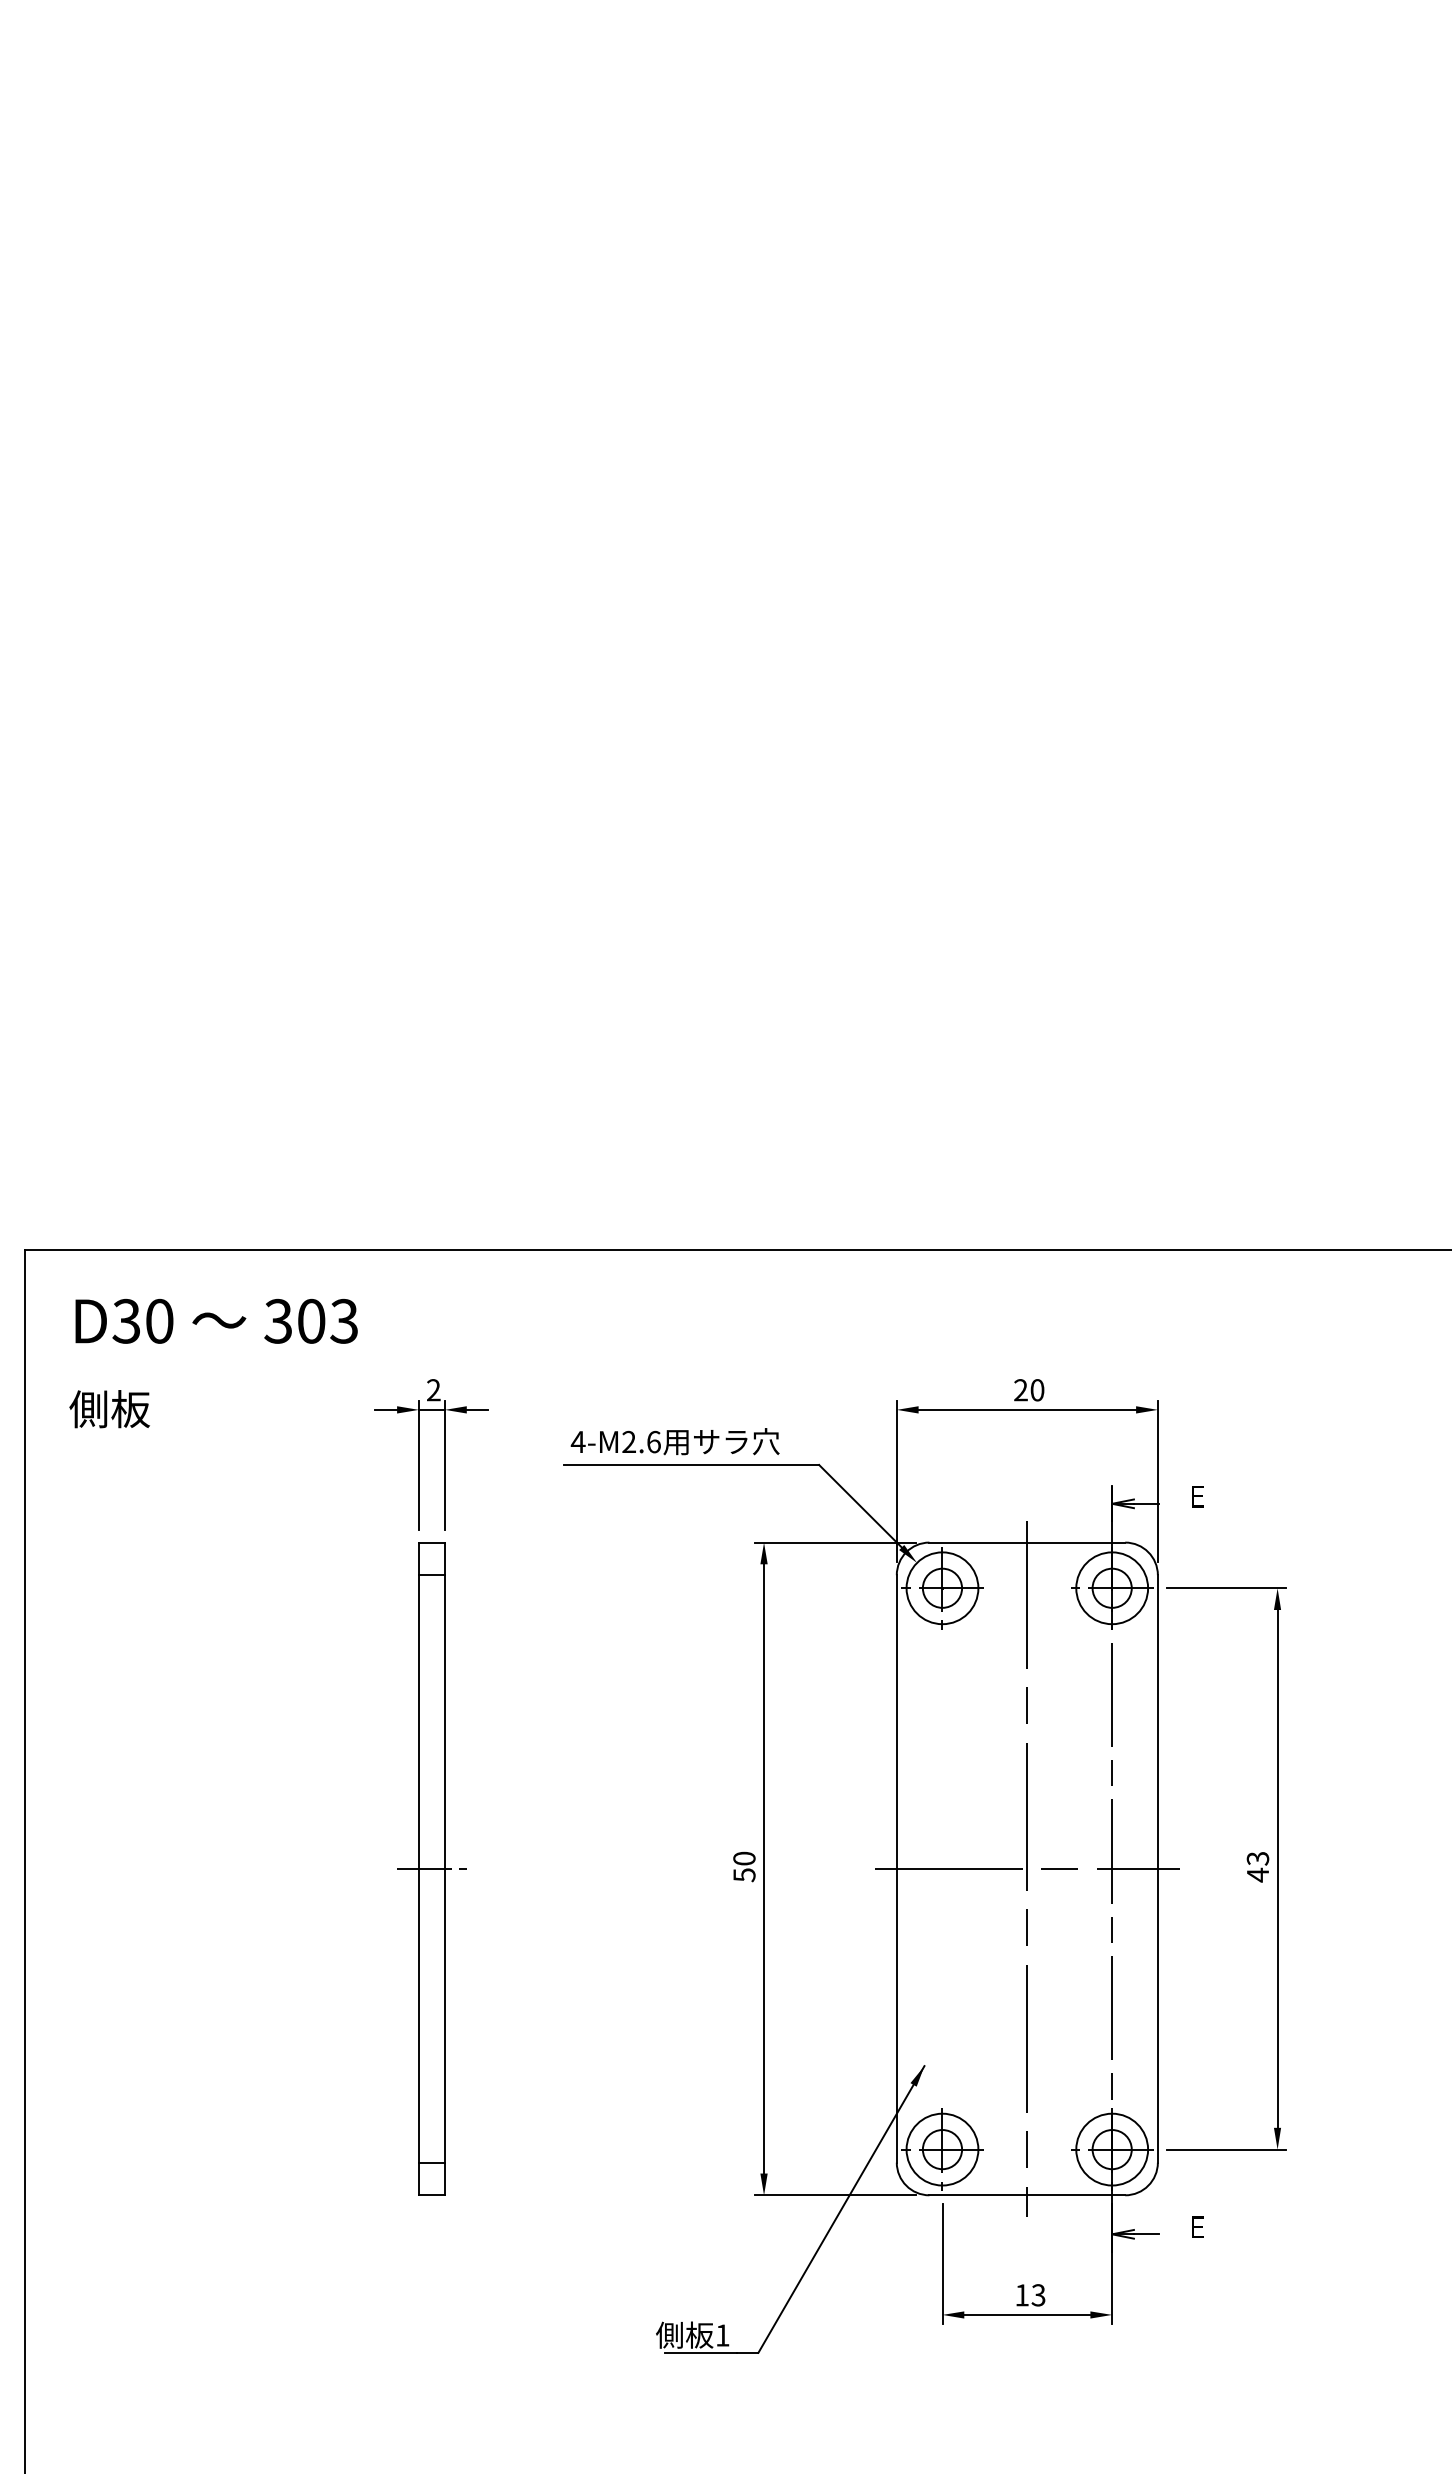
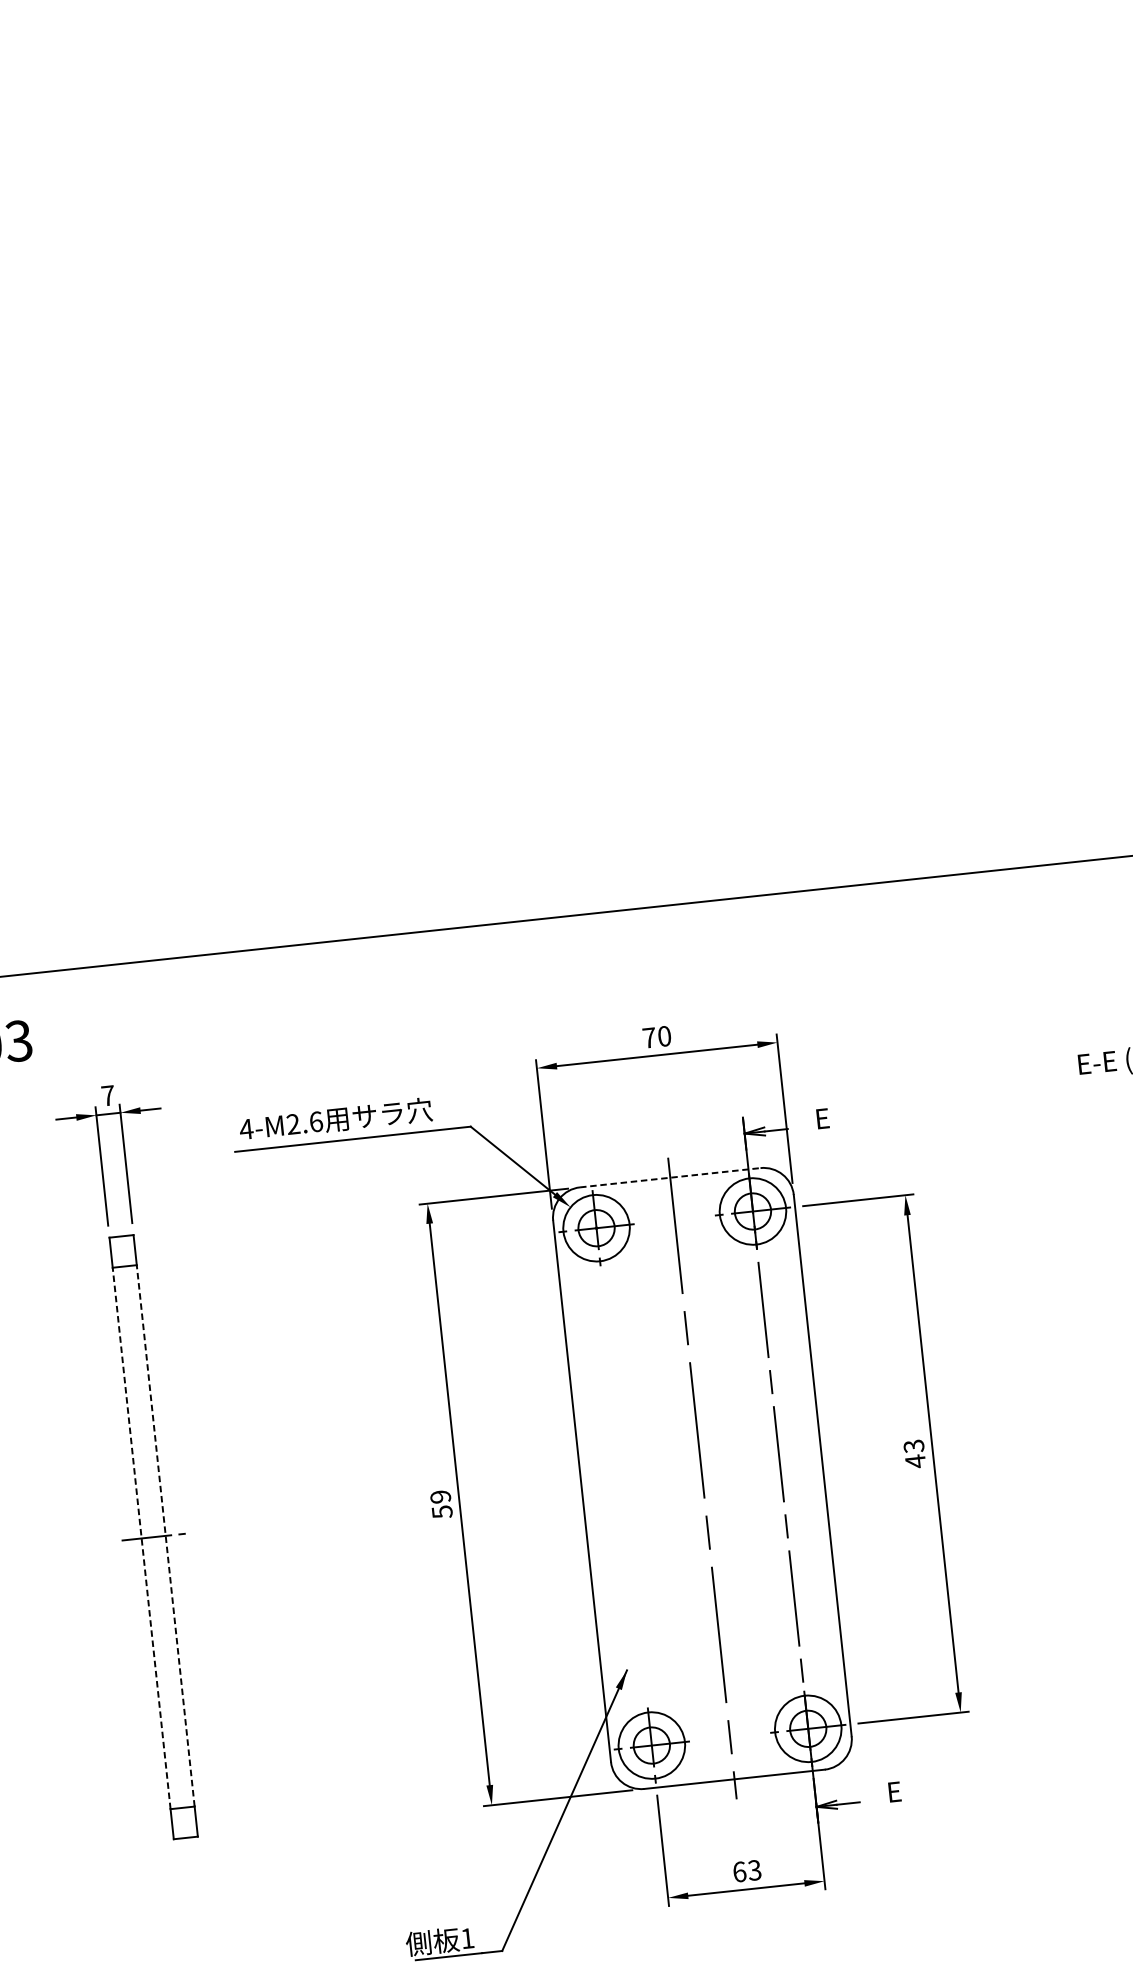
text: (433, 1390) -> (107, 1096), 2 -> 7
text: (1020, 1390) -> (648, 1038), 20 -> 70
line: (1027, 1542) -> (670, 1177), solid -> dashed
text: (744, 1858) -> (440, 1496), 50 -> 59
line: (418, 1868) -> (141, 1538), solid -> dashed
line: (445, 1868) -> (166, 1535), solid -> dashed
line: (1027, 1868) -> (702, 1478), removed
text: (1022, 2295) -> (739, 1872), 13 -> 63

